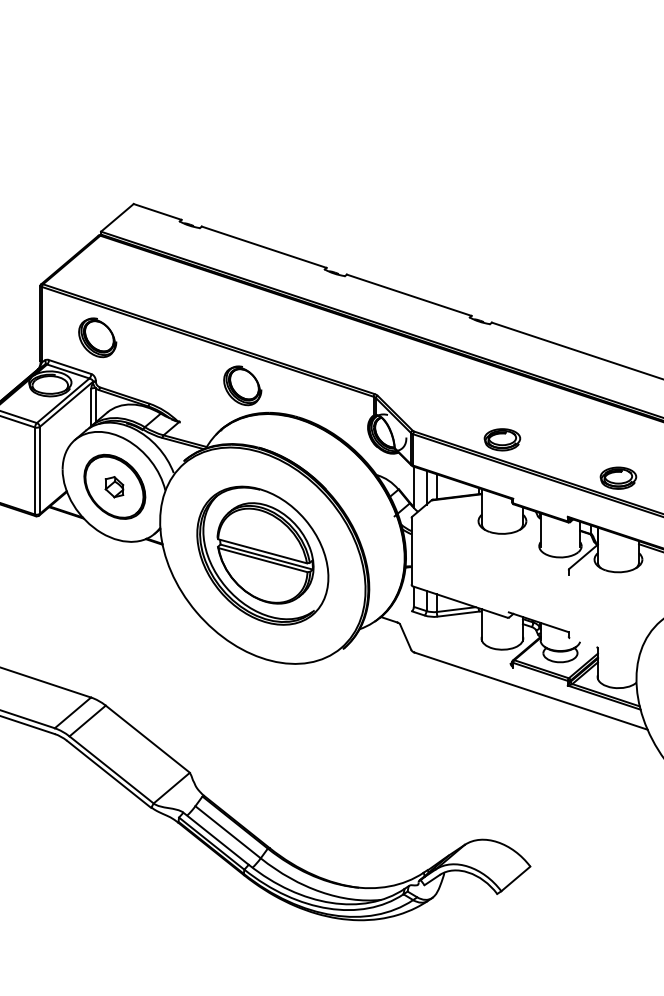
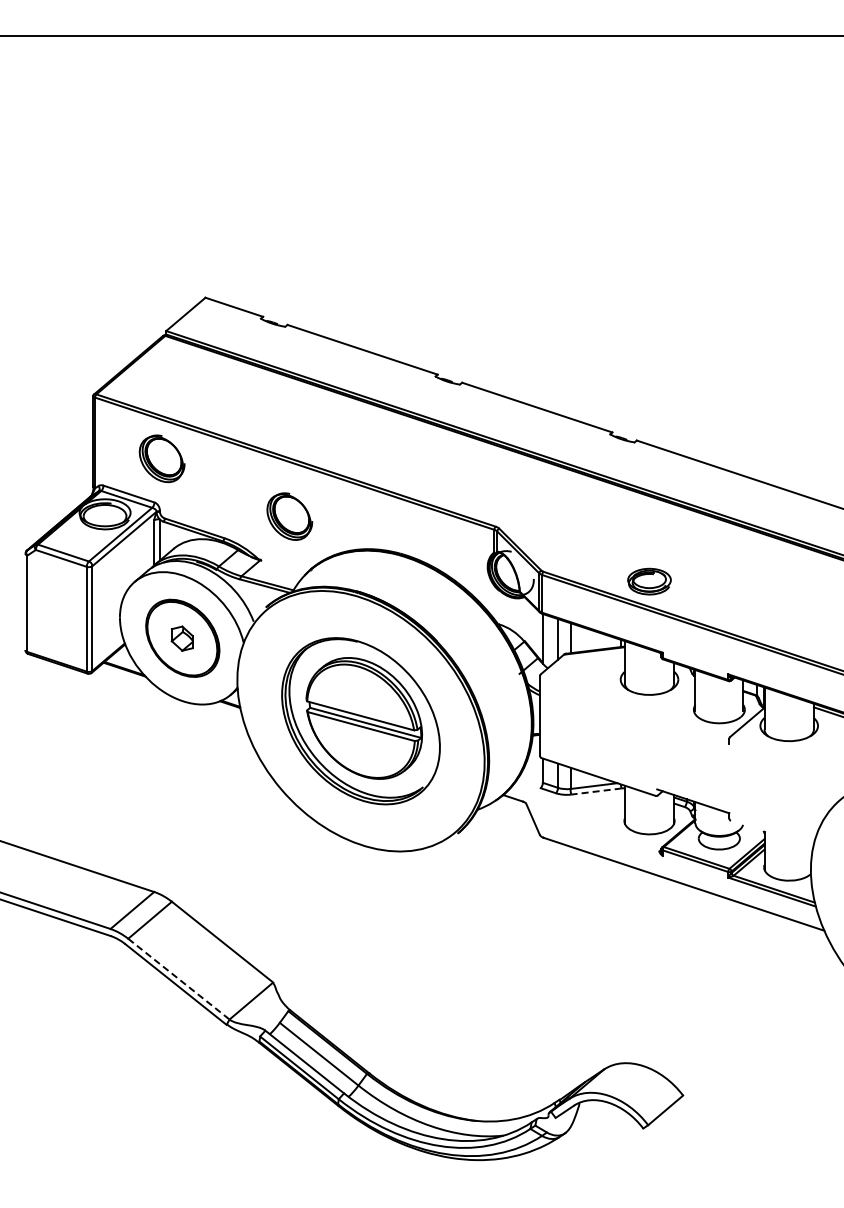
part: (242, 385) -> (289, 516), moved
part: (617, 477) -> (788, 627), removed
line: (458, 614) -> (596, 791), solid -> dashed
line: (111, 770) -> (178, 979), solid -> dashed

